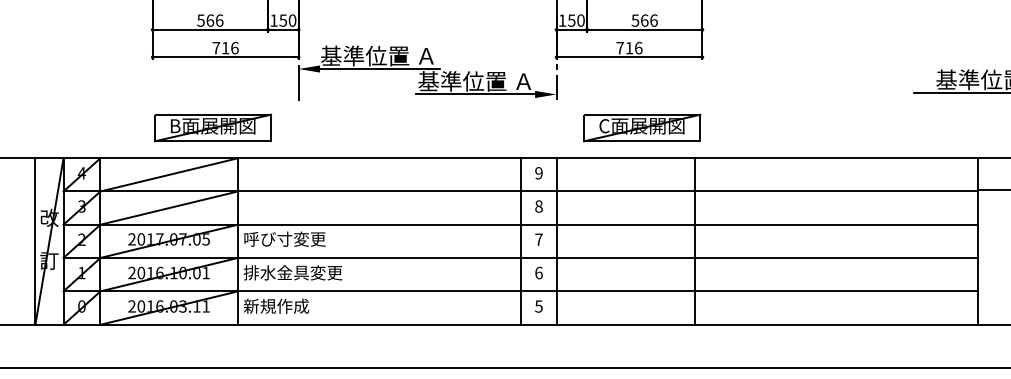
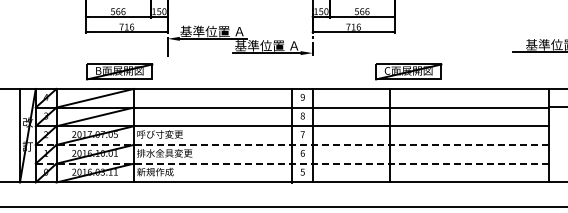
part: (641, 127) -> (408, 71), moved
line: (520, 257) -> (292, 144), solid -> dashed
line: (520, 290) -> (292, 163), solid -> dashed

